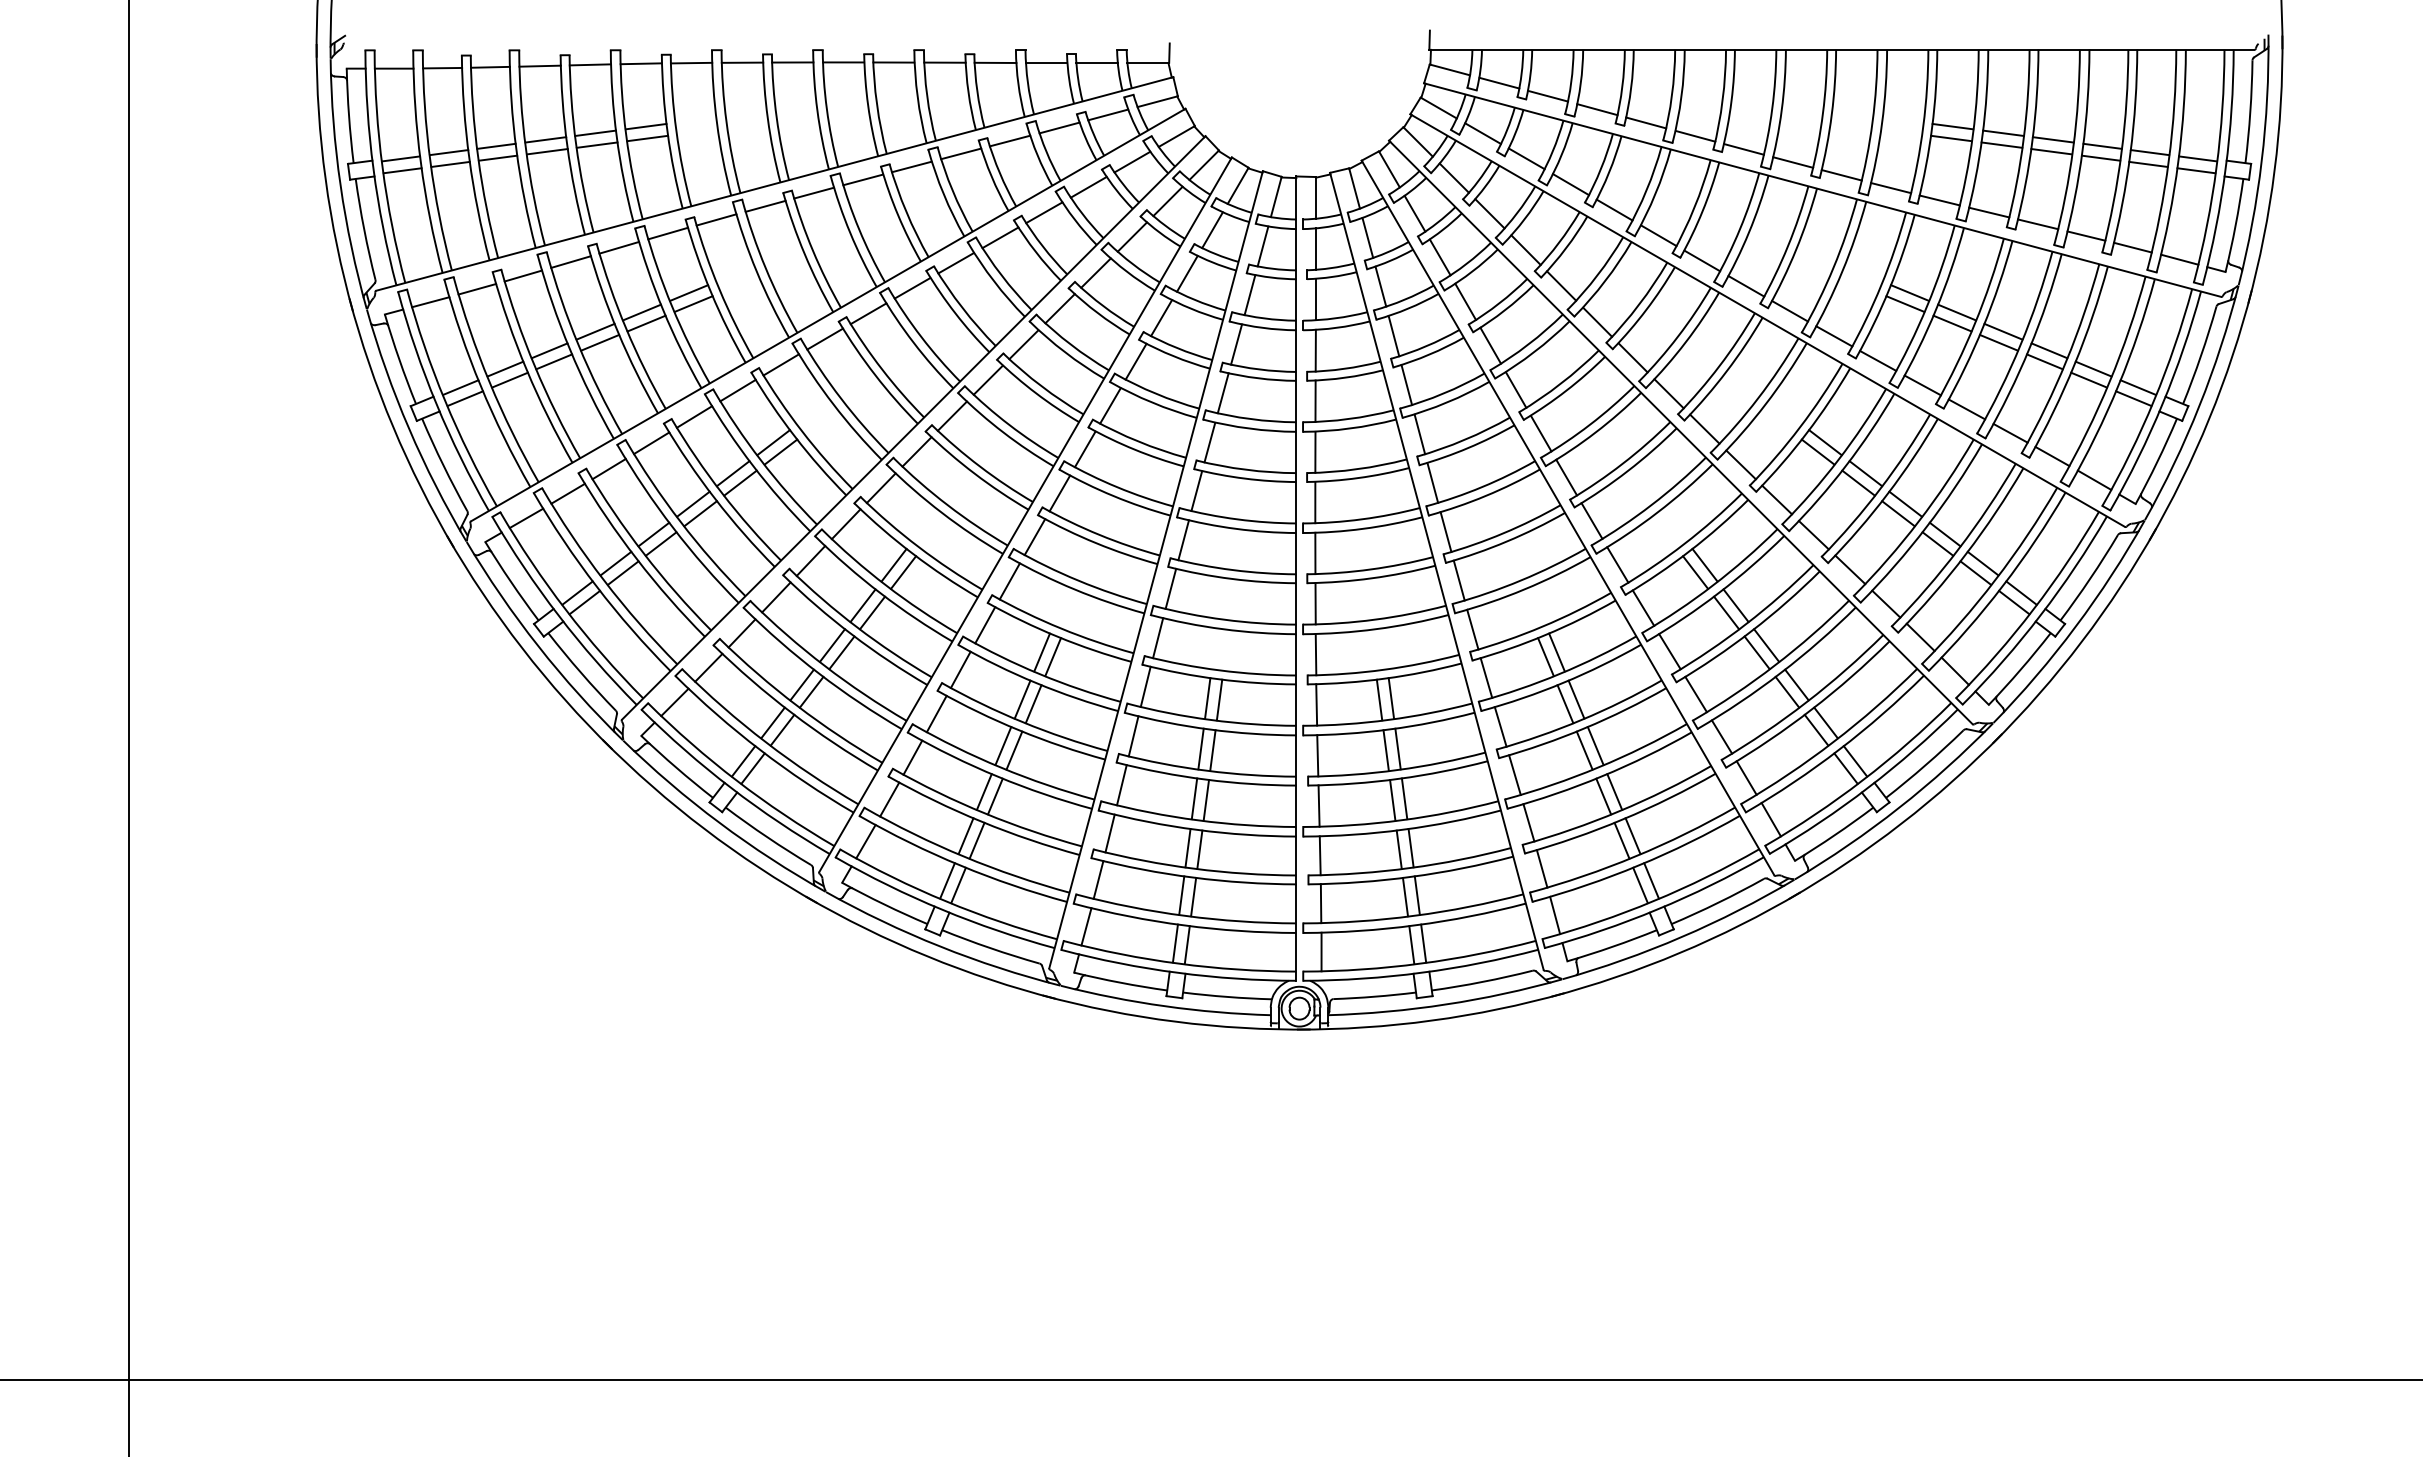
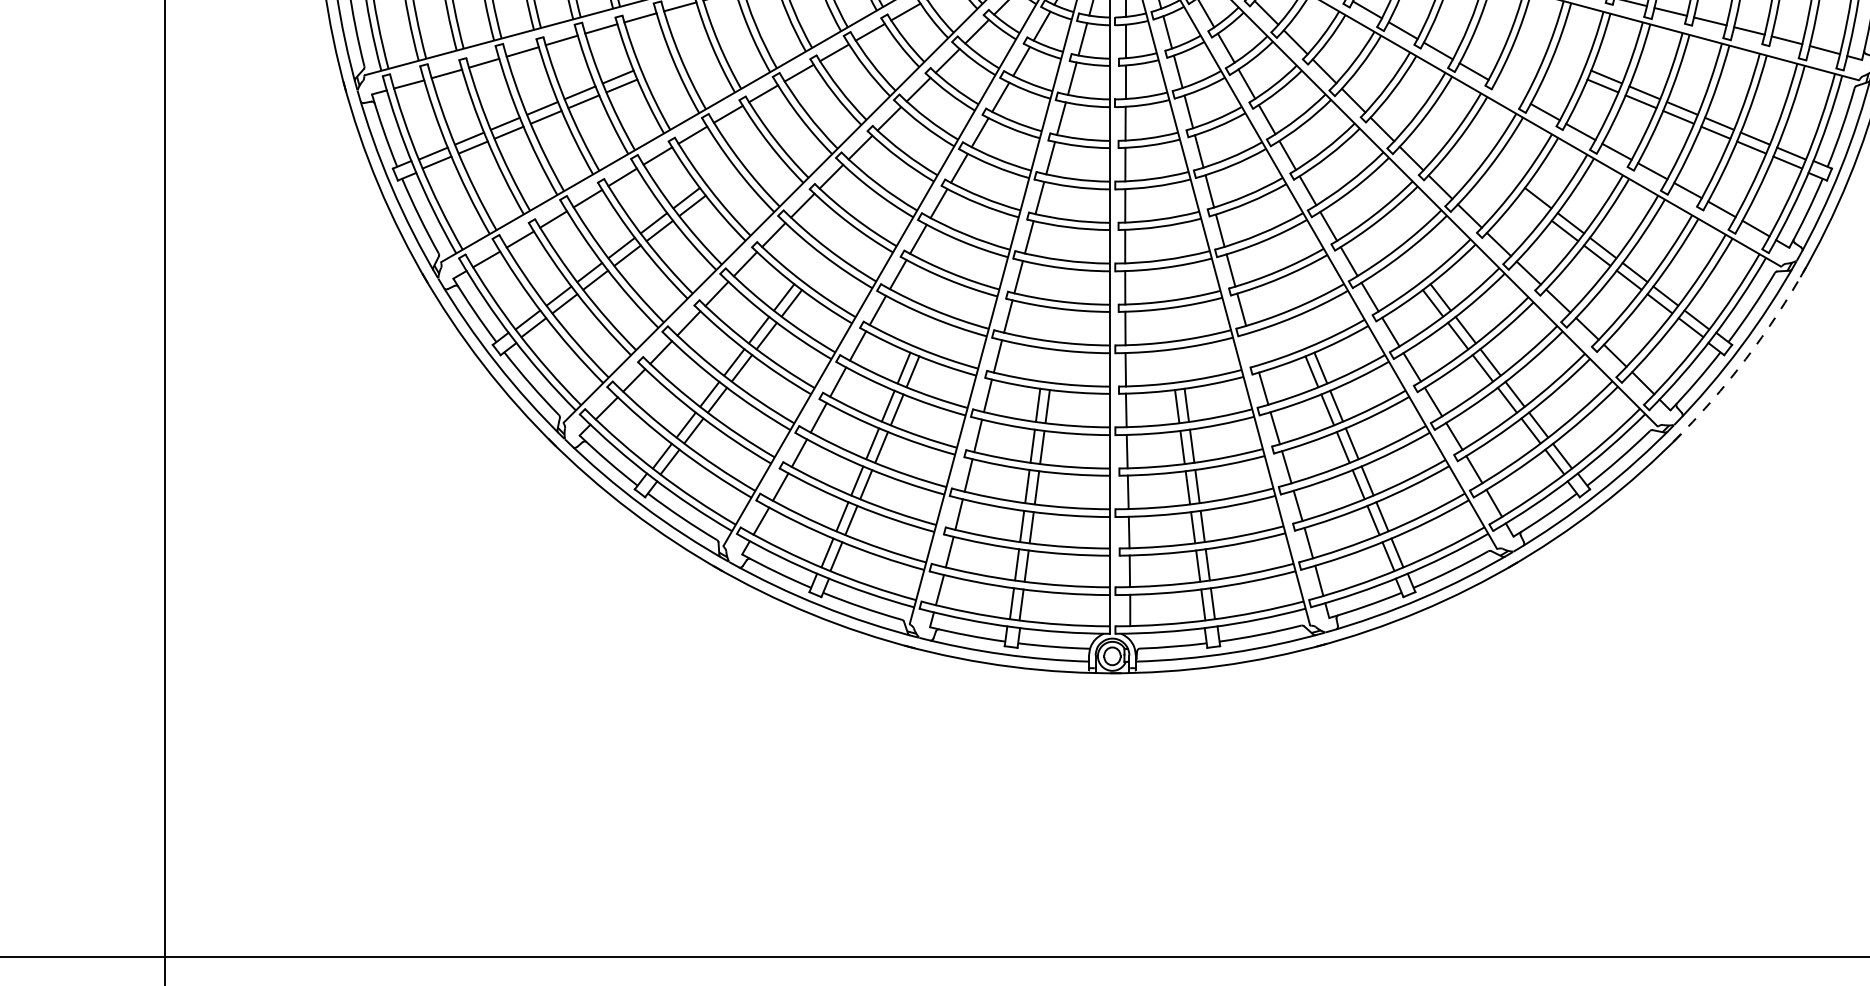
line: (1790, 311) -> (1509, 91), removed
line: (1817, 451) -> (1531, 205), removed
line: (1472, 629) -> (1252, 349), removed
arc: (2081, 641) -> (1745, 359), solid -> dashed

